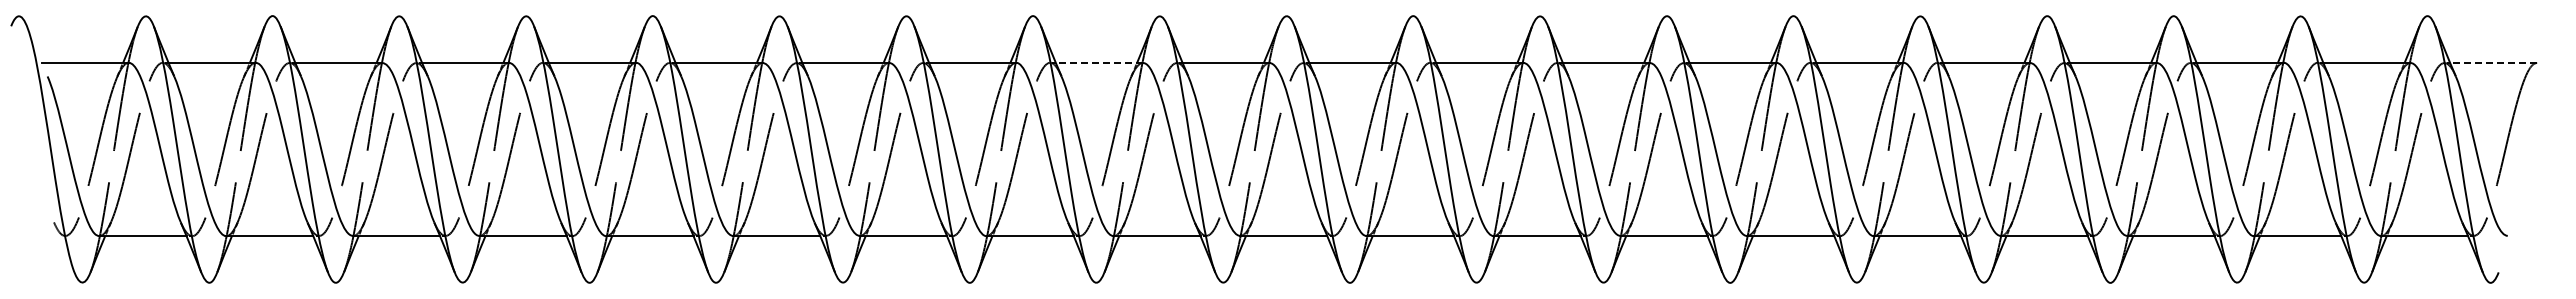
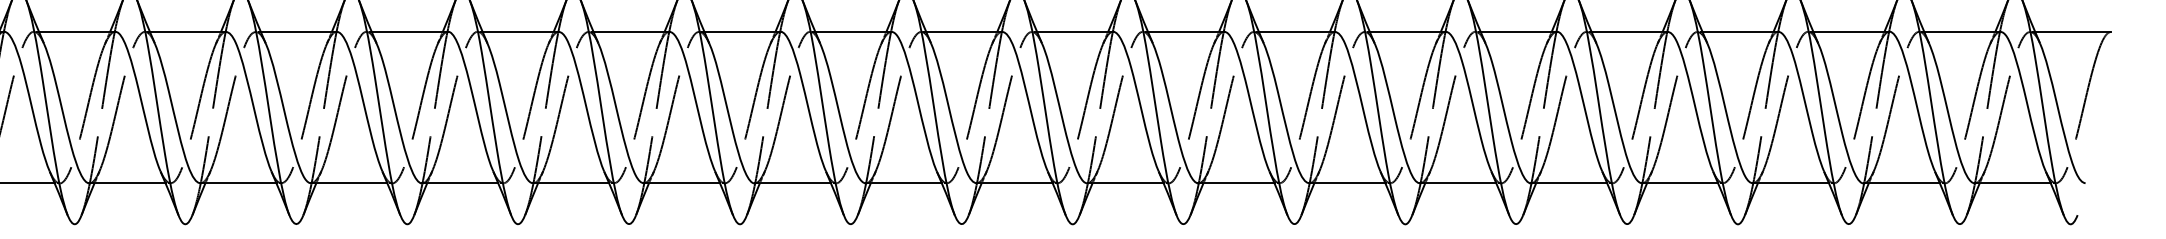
line: (1099, 62) -> (853, 31), dashed -> solid
line: (2493, 62) -> (2073, 31), dashed -> solid

